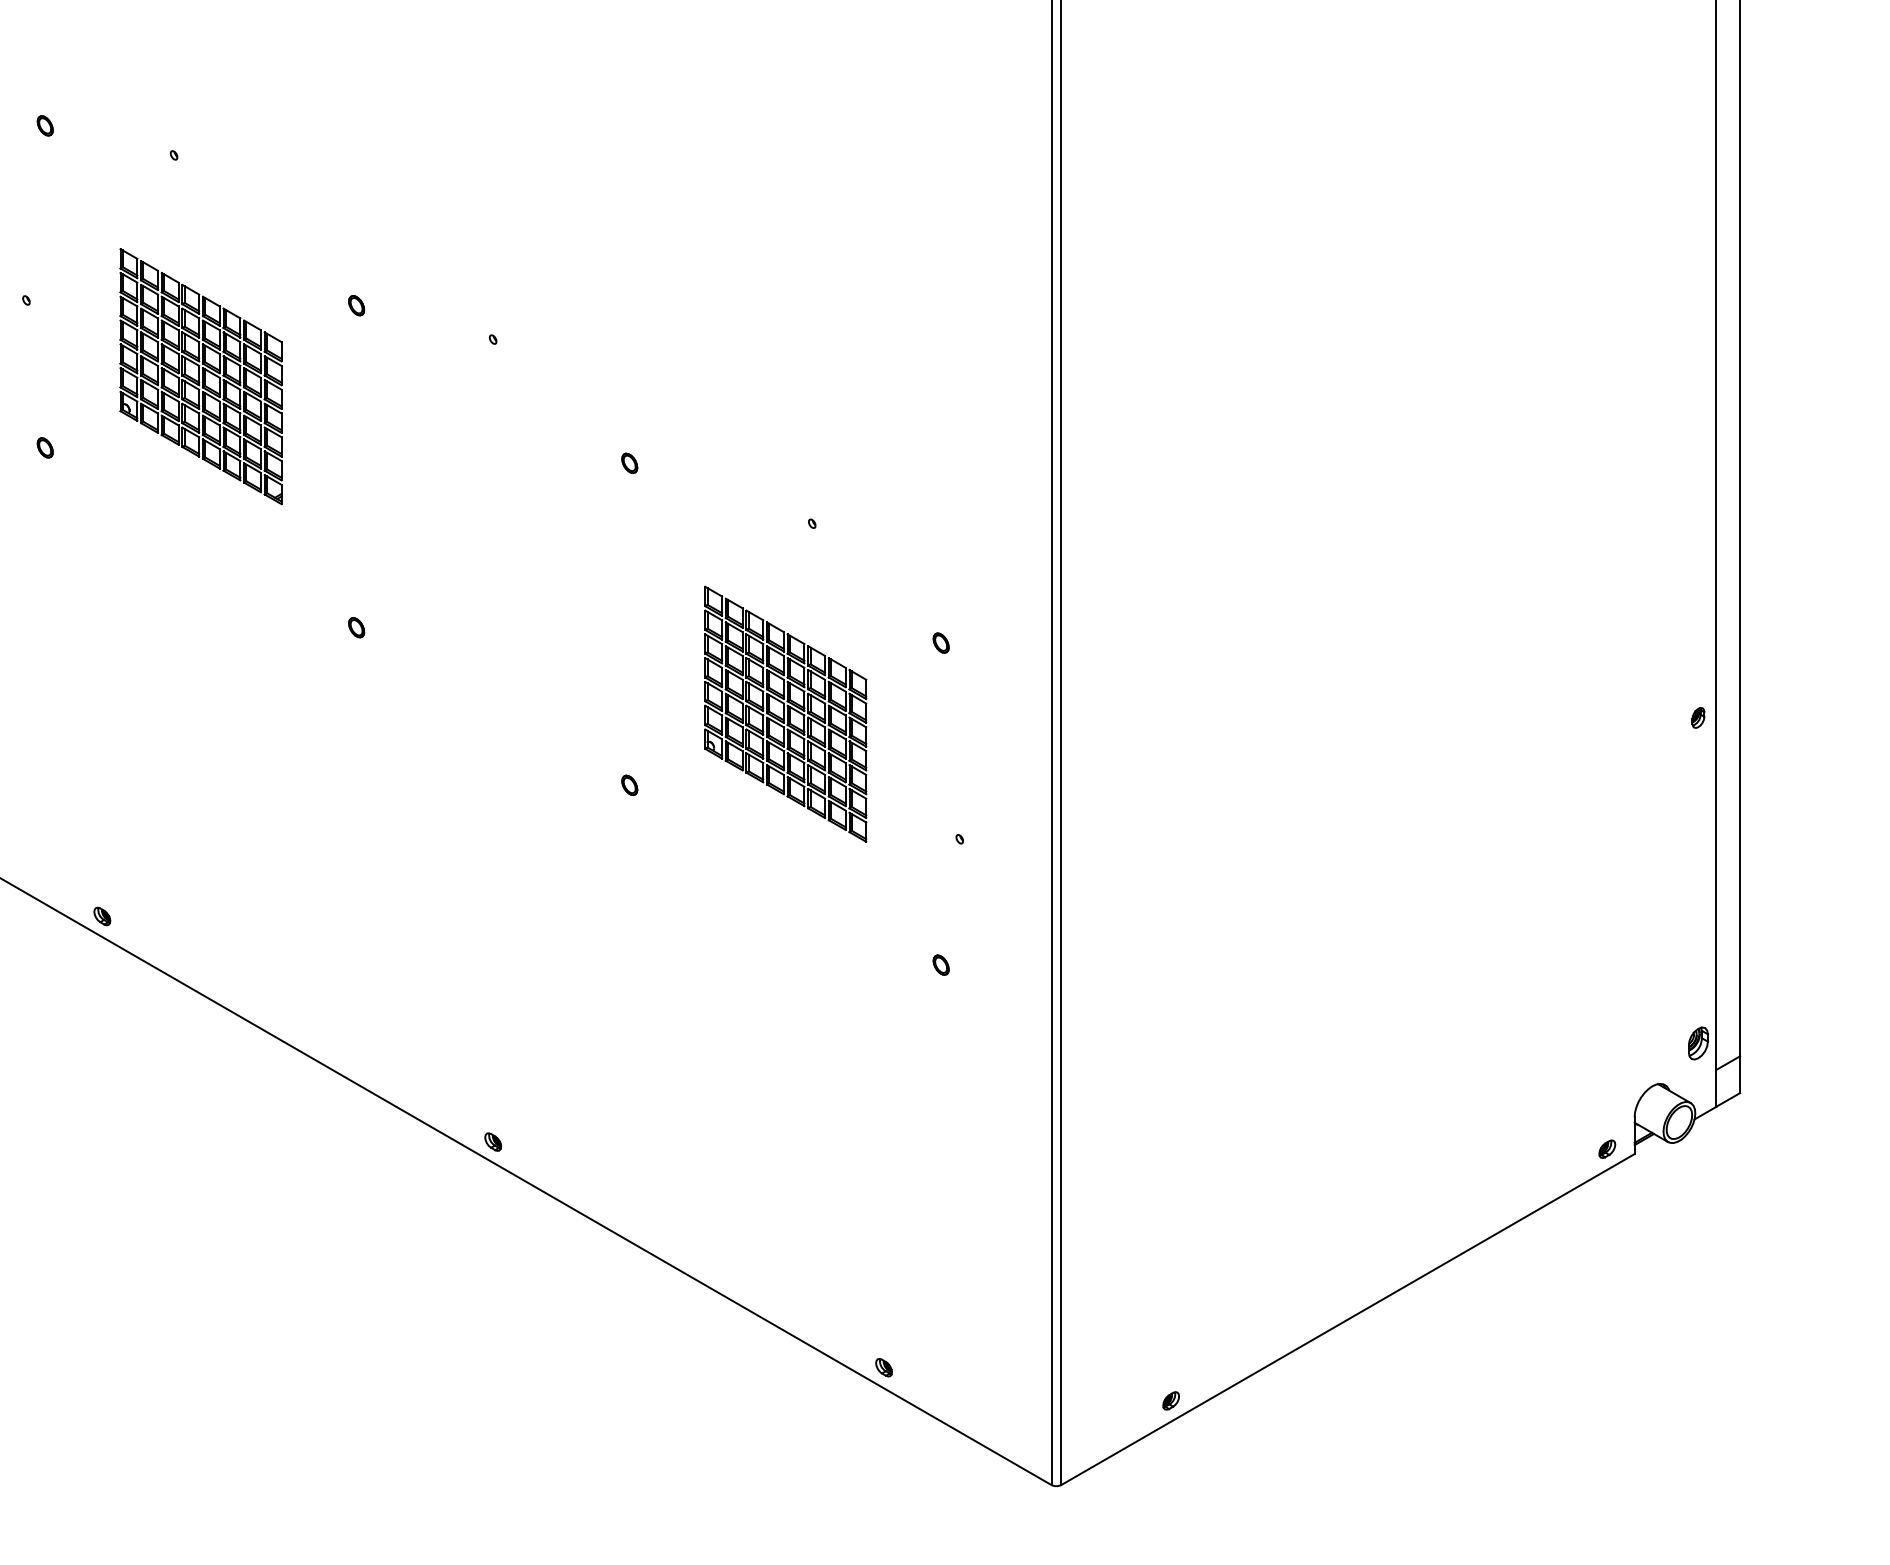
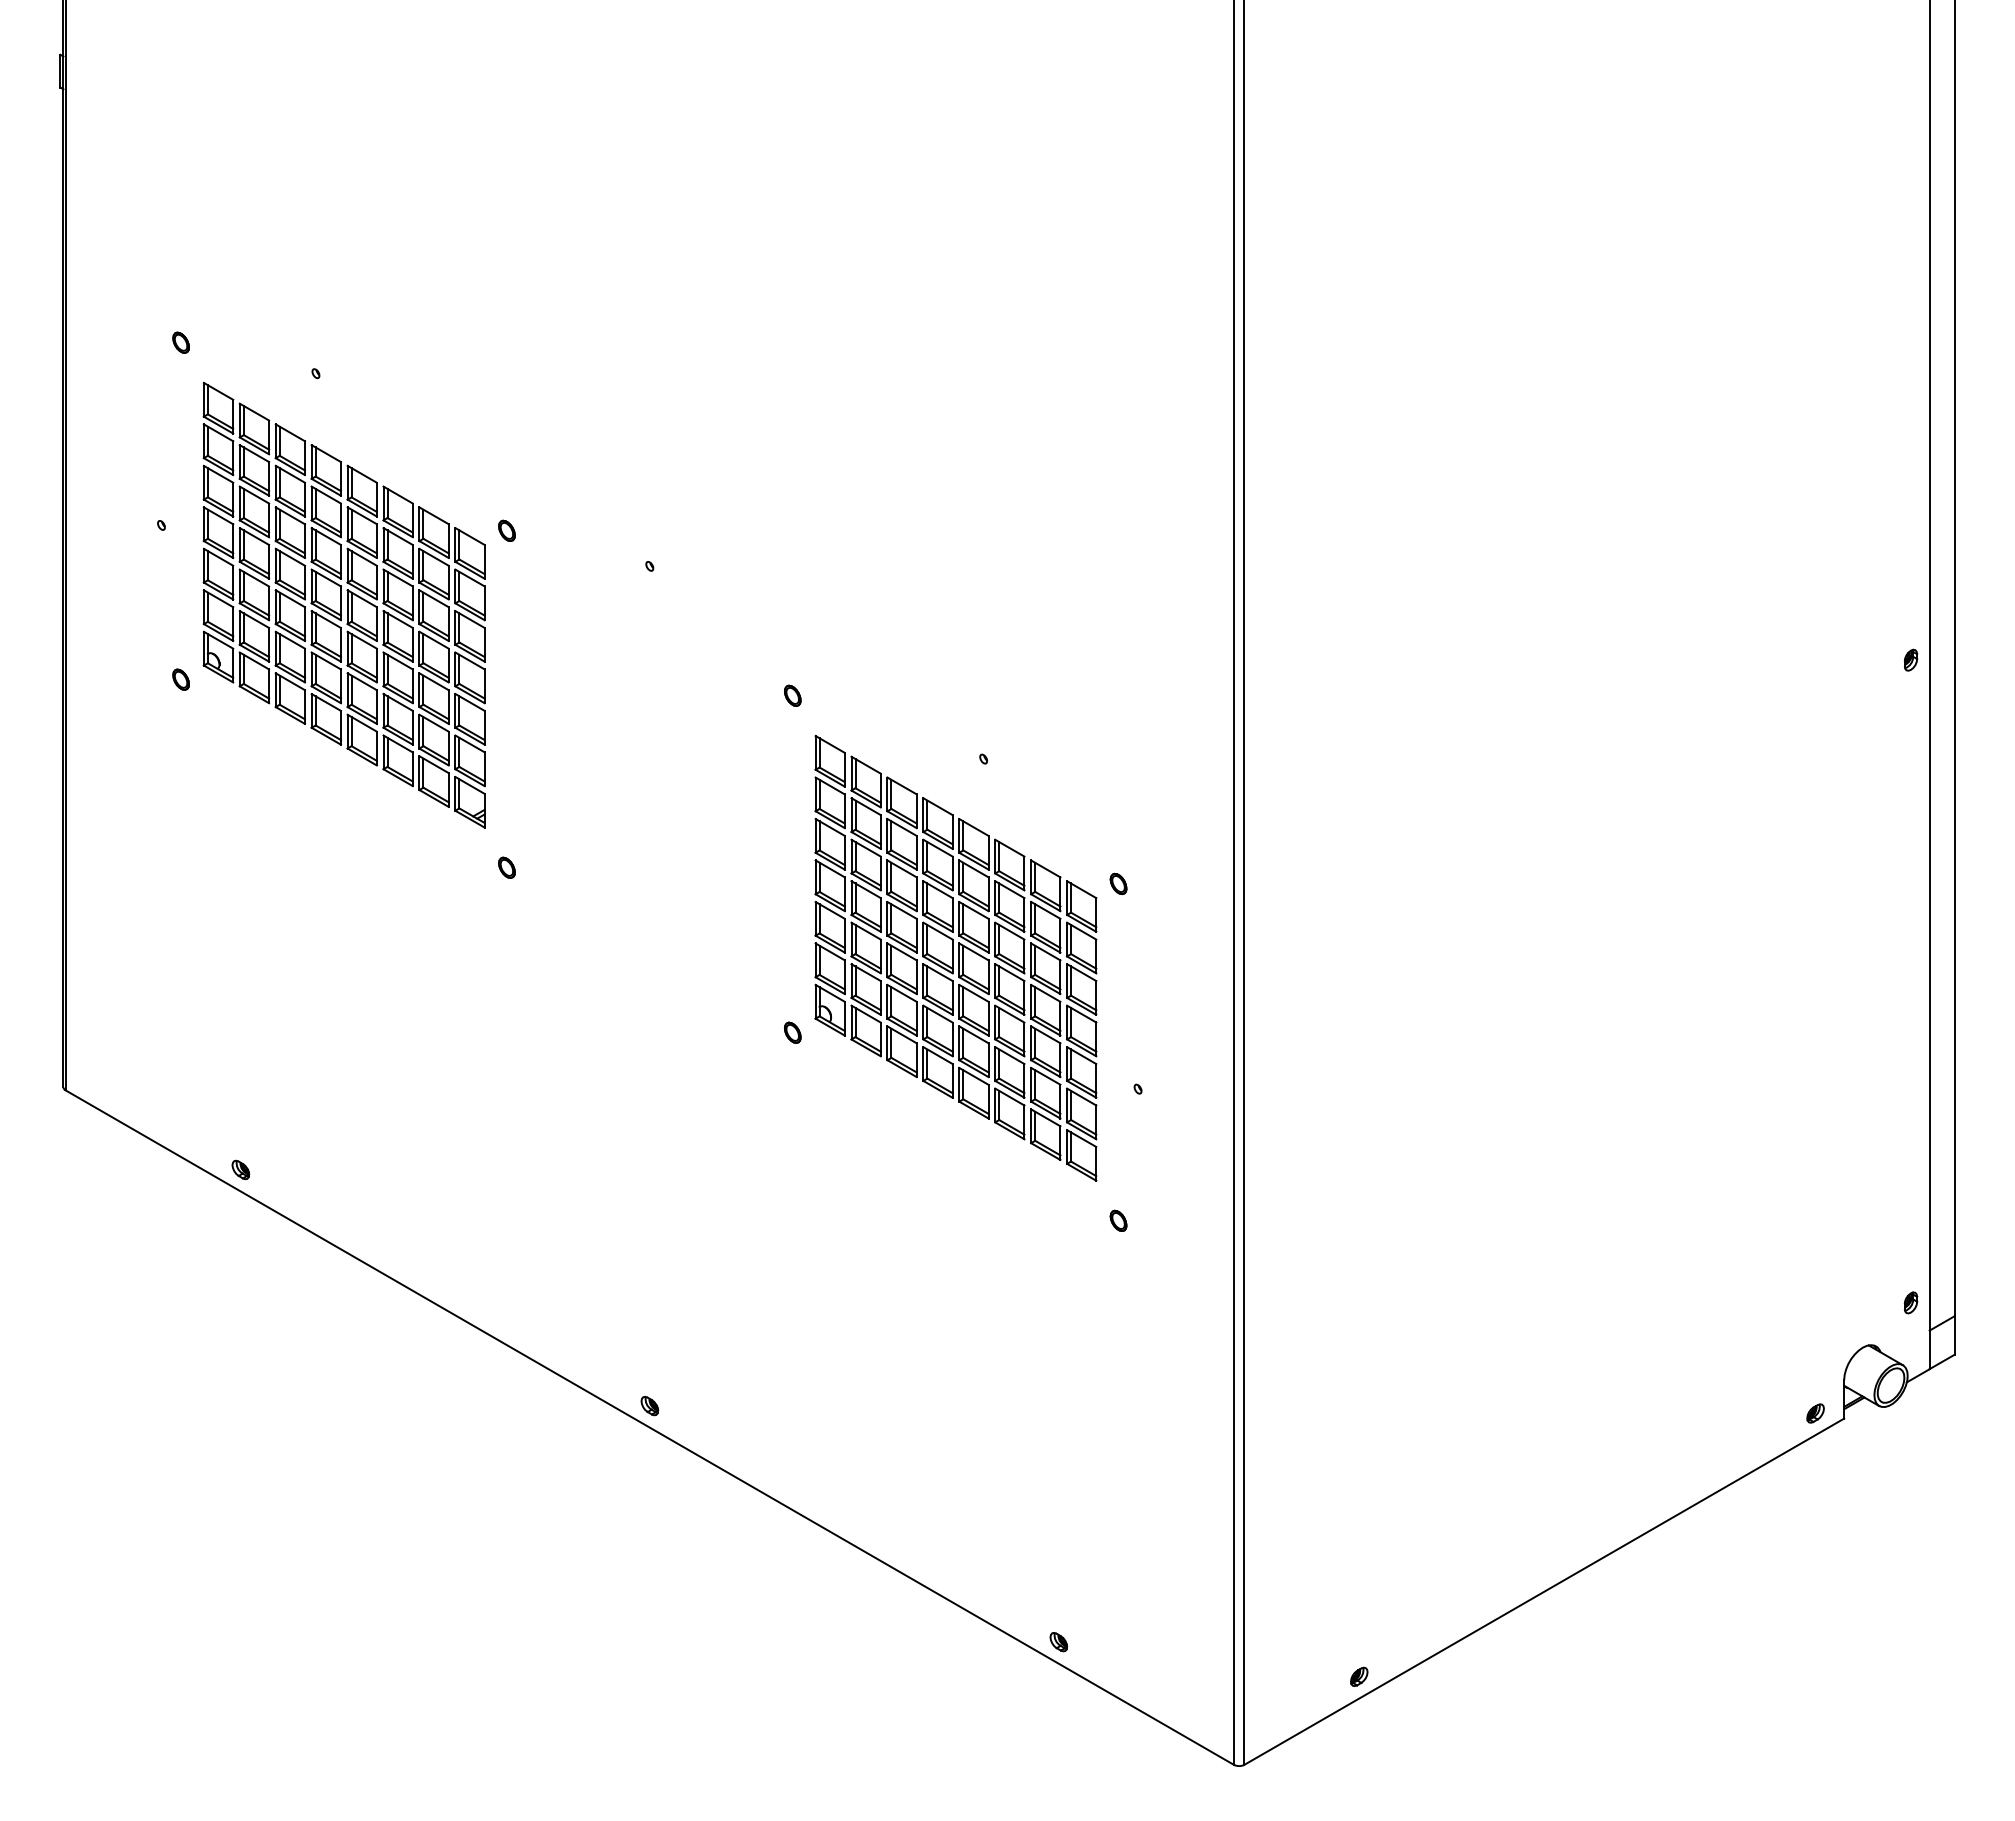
part: (200, 376) -> (343, 604), size x1.67
part: (785, 714) -> (955, 958), size x1.67
part: (1698, 717) -> (1911, 659), moved
part: (1697, 1043) -> (1910, 1302), size x0.62

